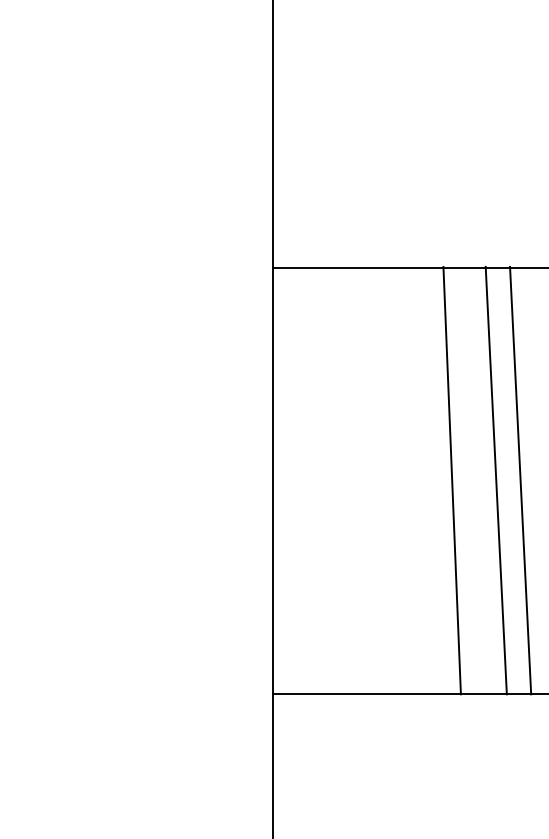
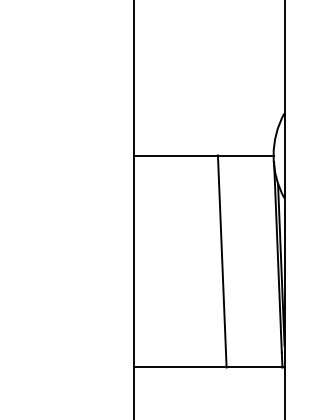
line: (494, 480) -> (243, 261), removed
line: (519, 480) -> (255, 261), removed

